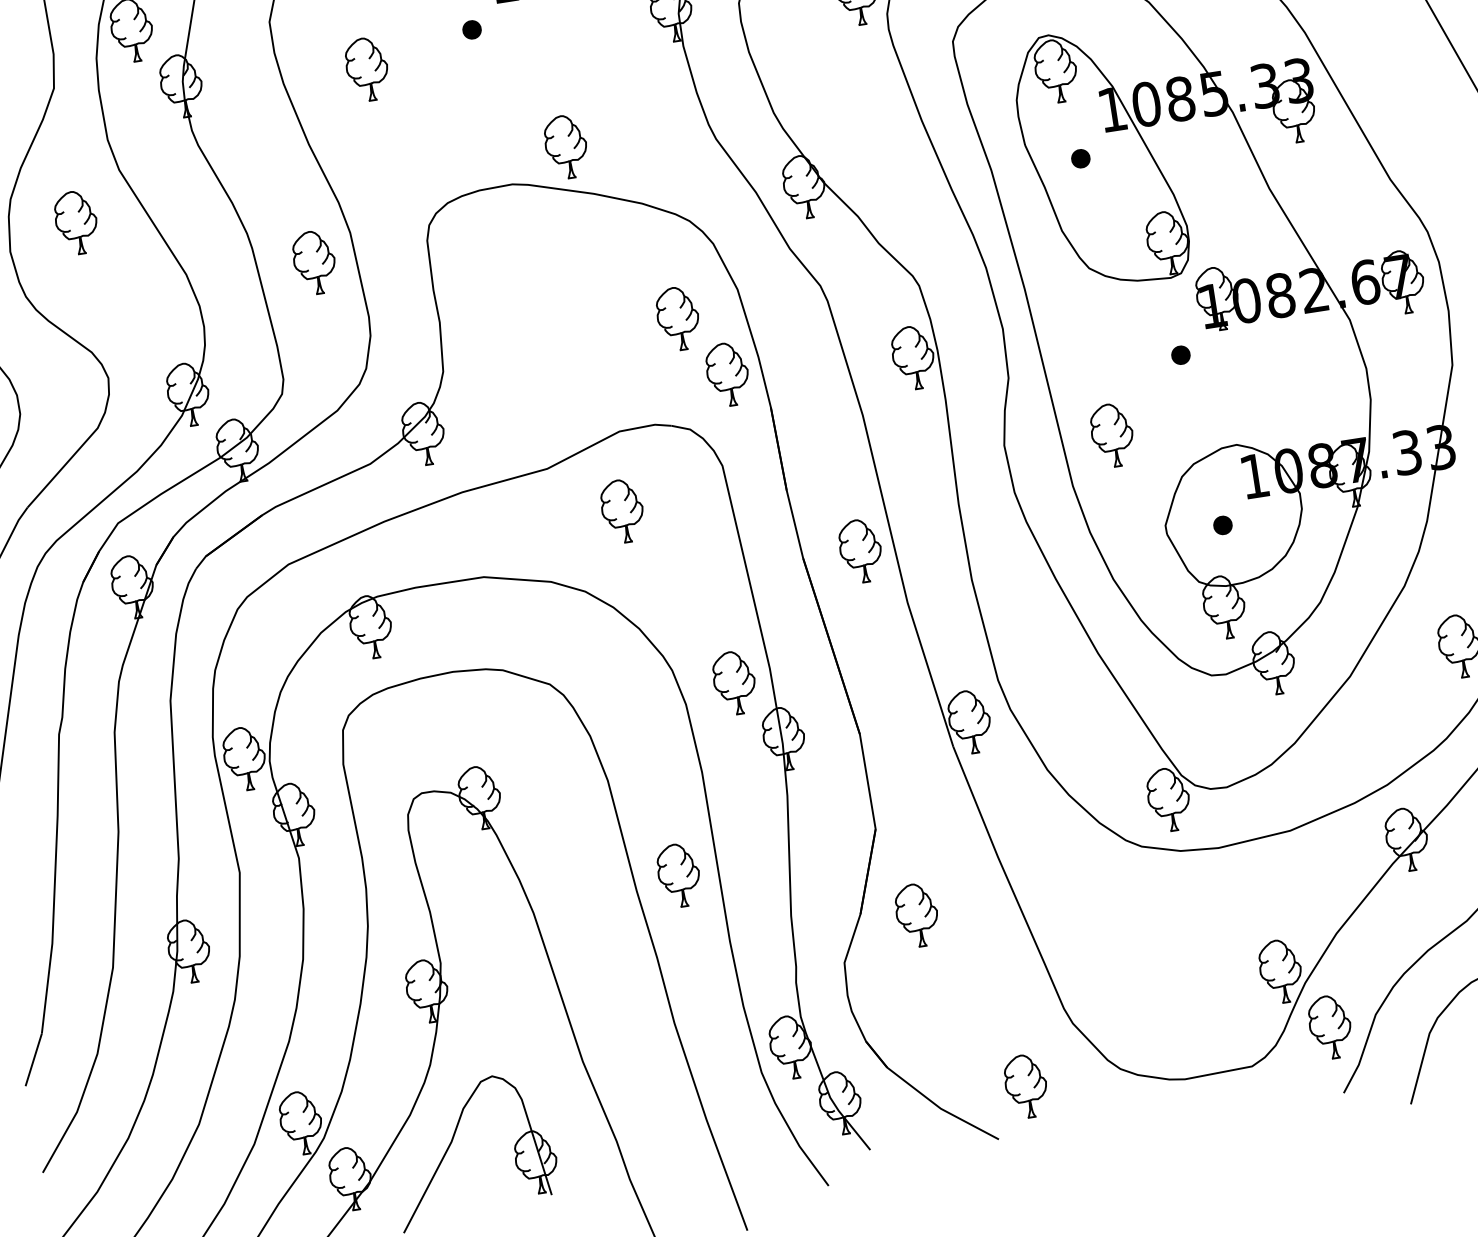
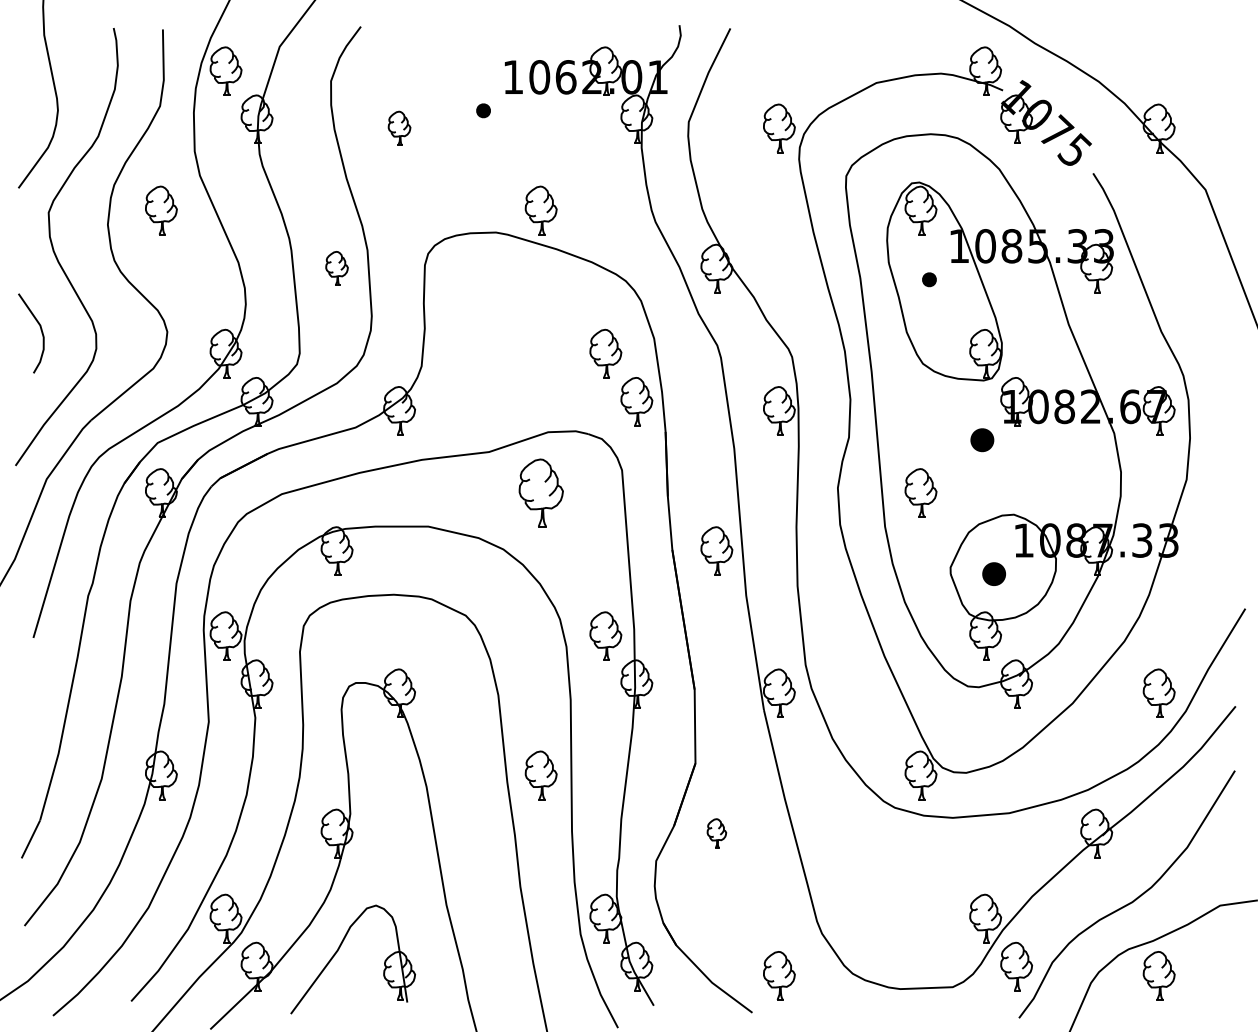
part: (367, 69) -> (399, 128), size x0.7
part: (313, 262) -> (336, 268), size x0.7
part: (1180, 355) -> (981, 440), size x1.6
part: (621, 510) -> (540, 492), size x1.4
part: (1222, 524) -> (993, 573), size x1.6
part: (916, 915) -> (716, 833), size x0.6

